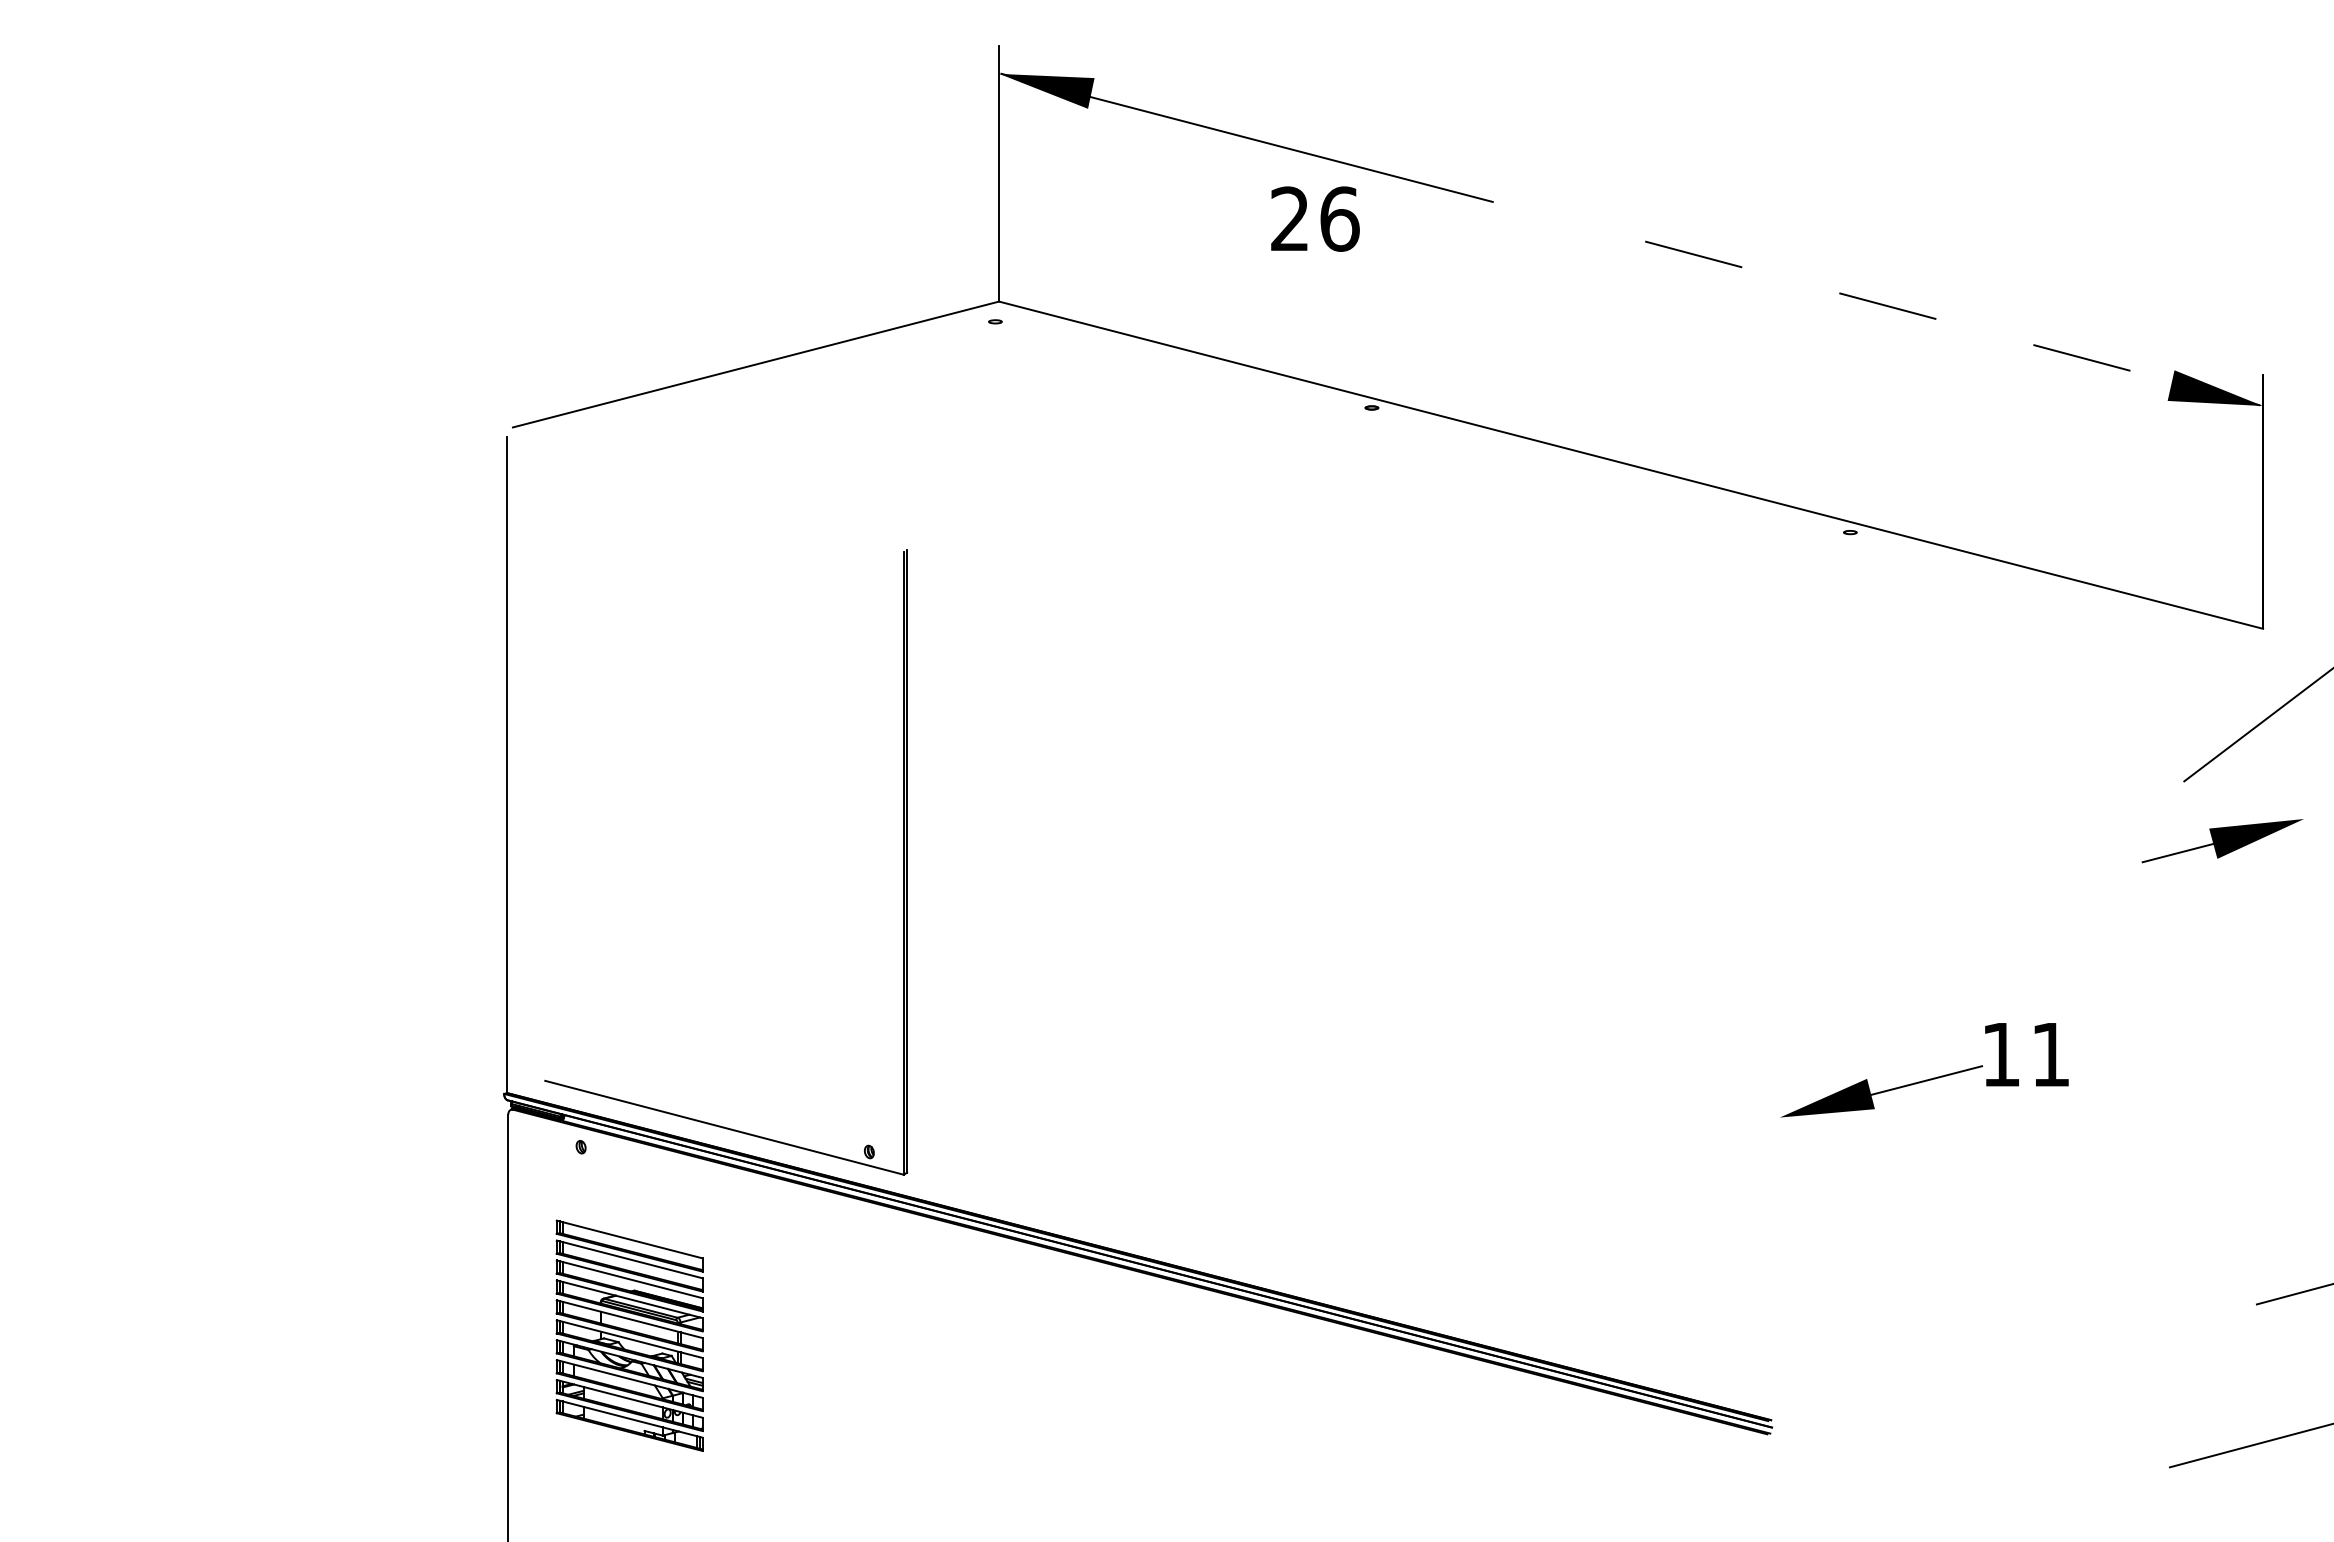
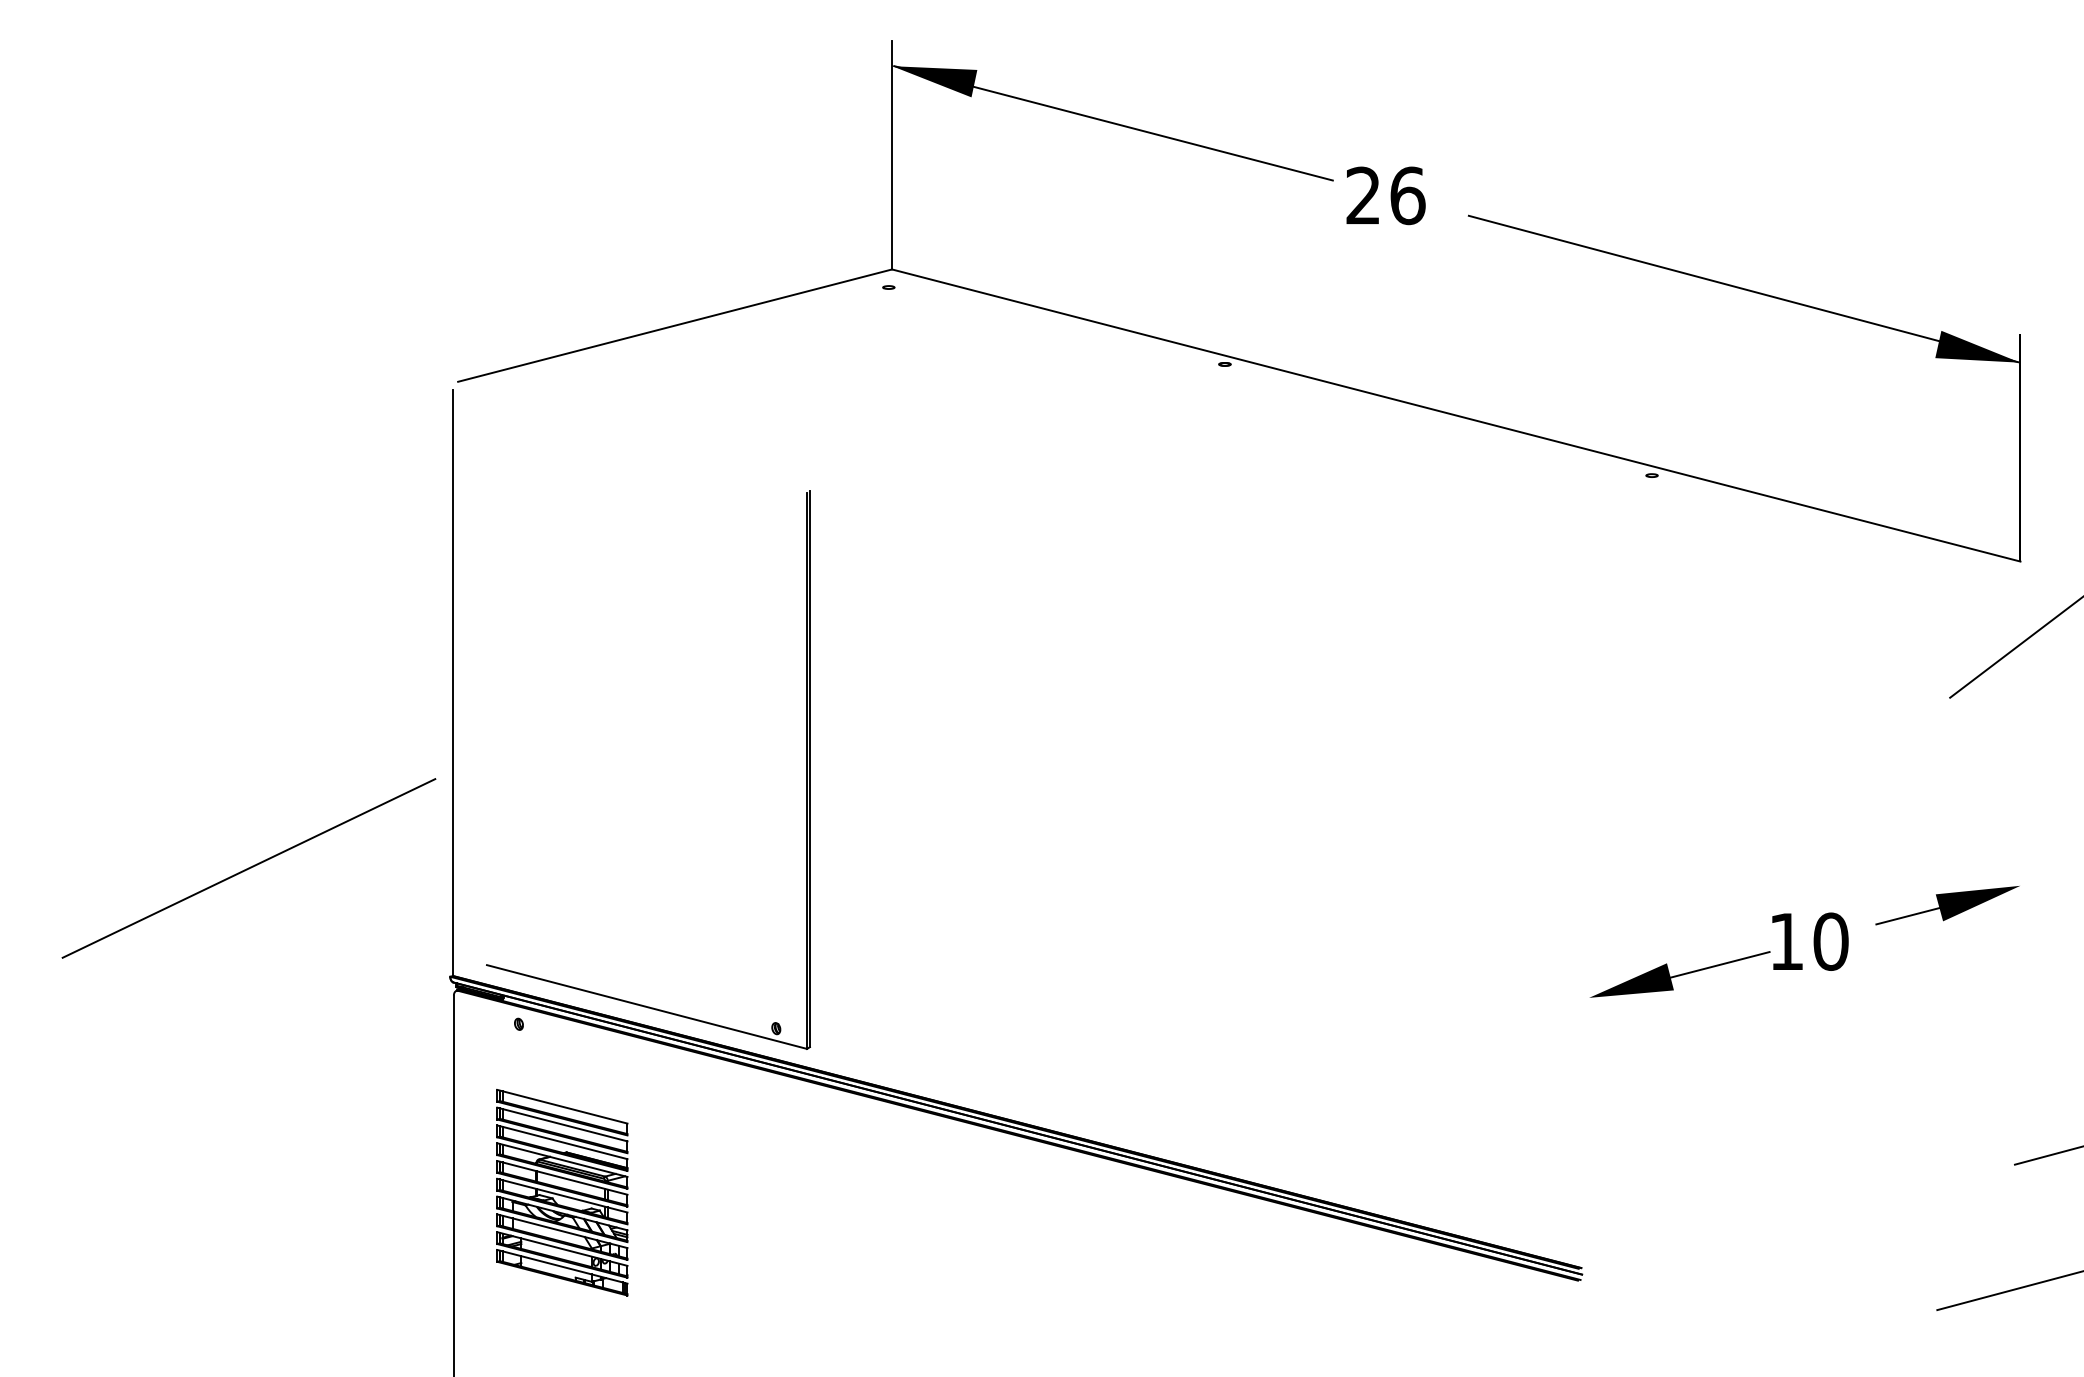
text: (1315, 218) -> (1386, 195), moved
line: (1953, 323) -> (1744, 289), dashed -> solid
part: (2222, 841) -> (1947, 905), moved
line: (278, 972) -> (248, 868), added
text: (2050, 1054) -> (1830, 941), 11 -> 10

